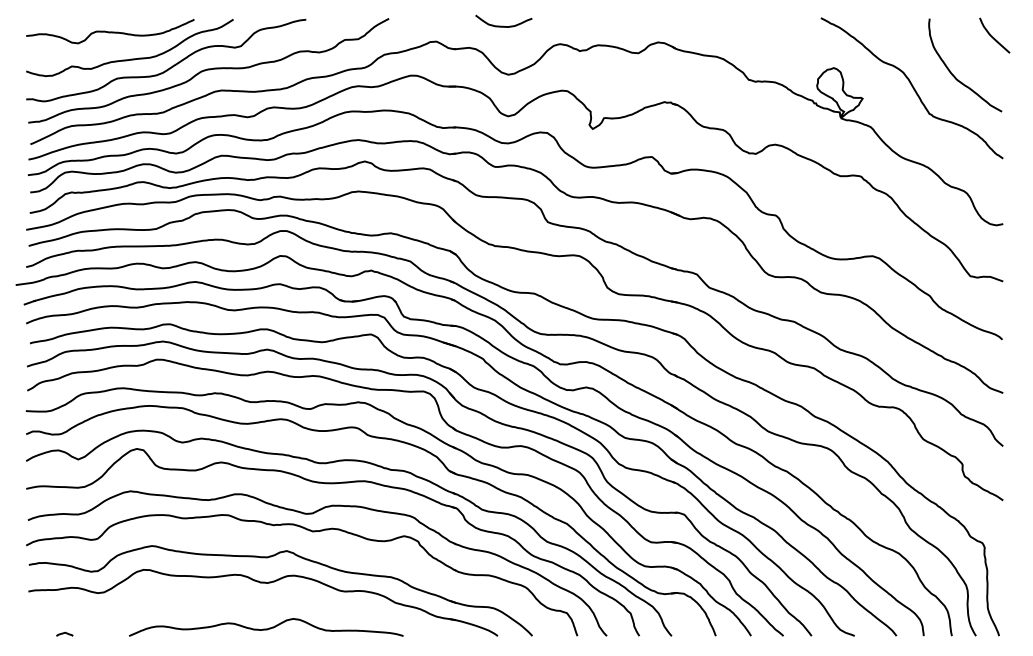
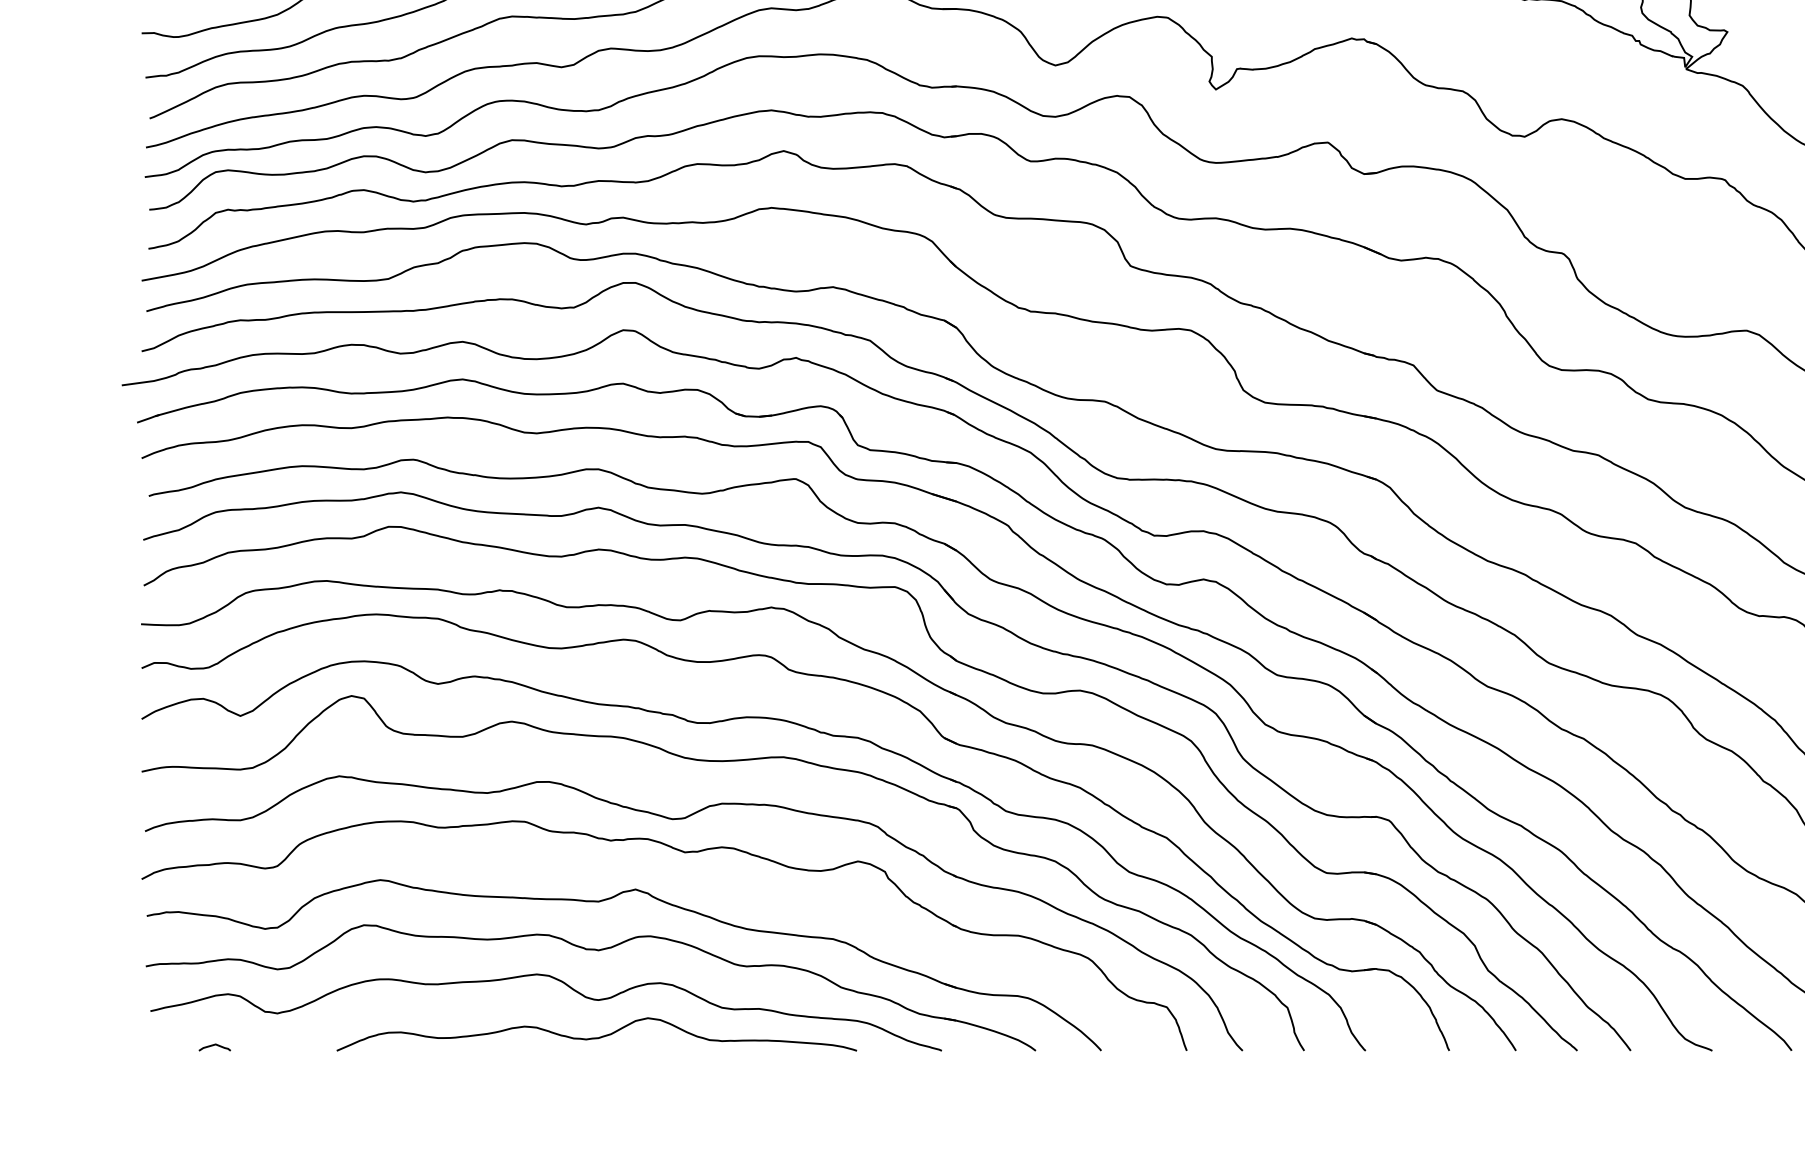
curve: (251, 603) -> (568, 989), added

